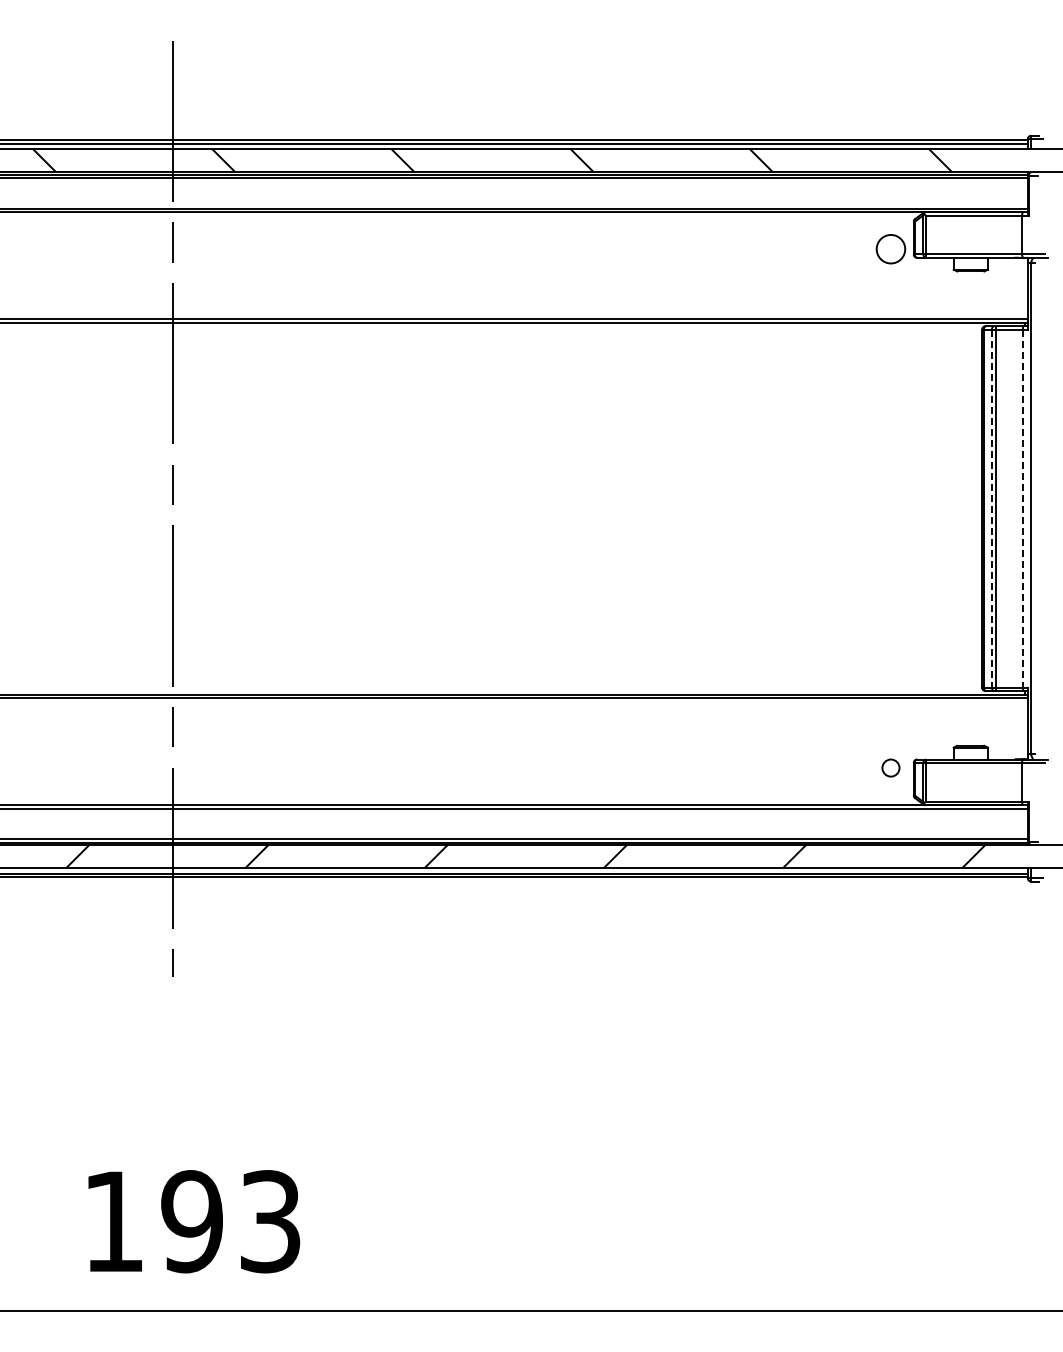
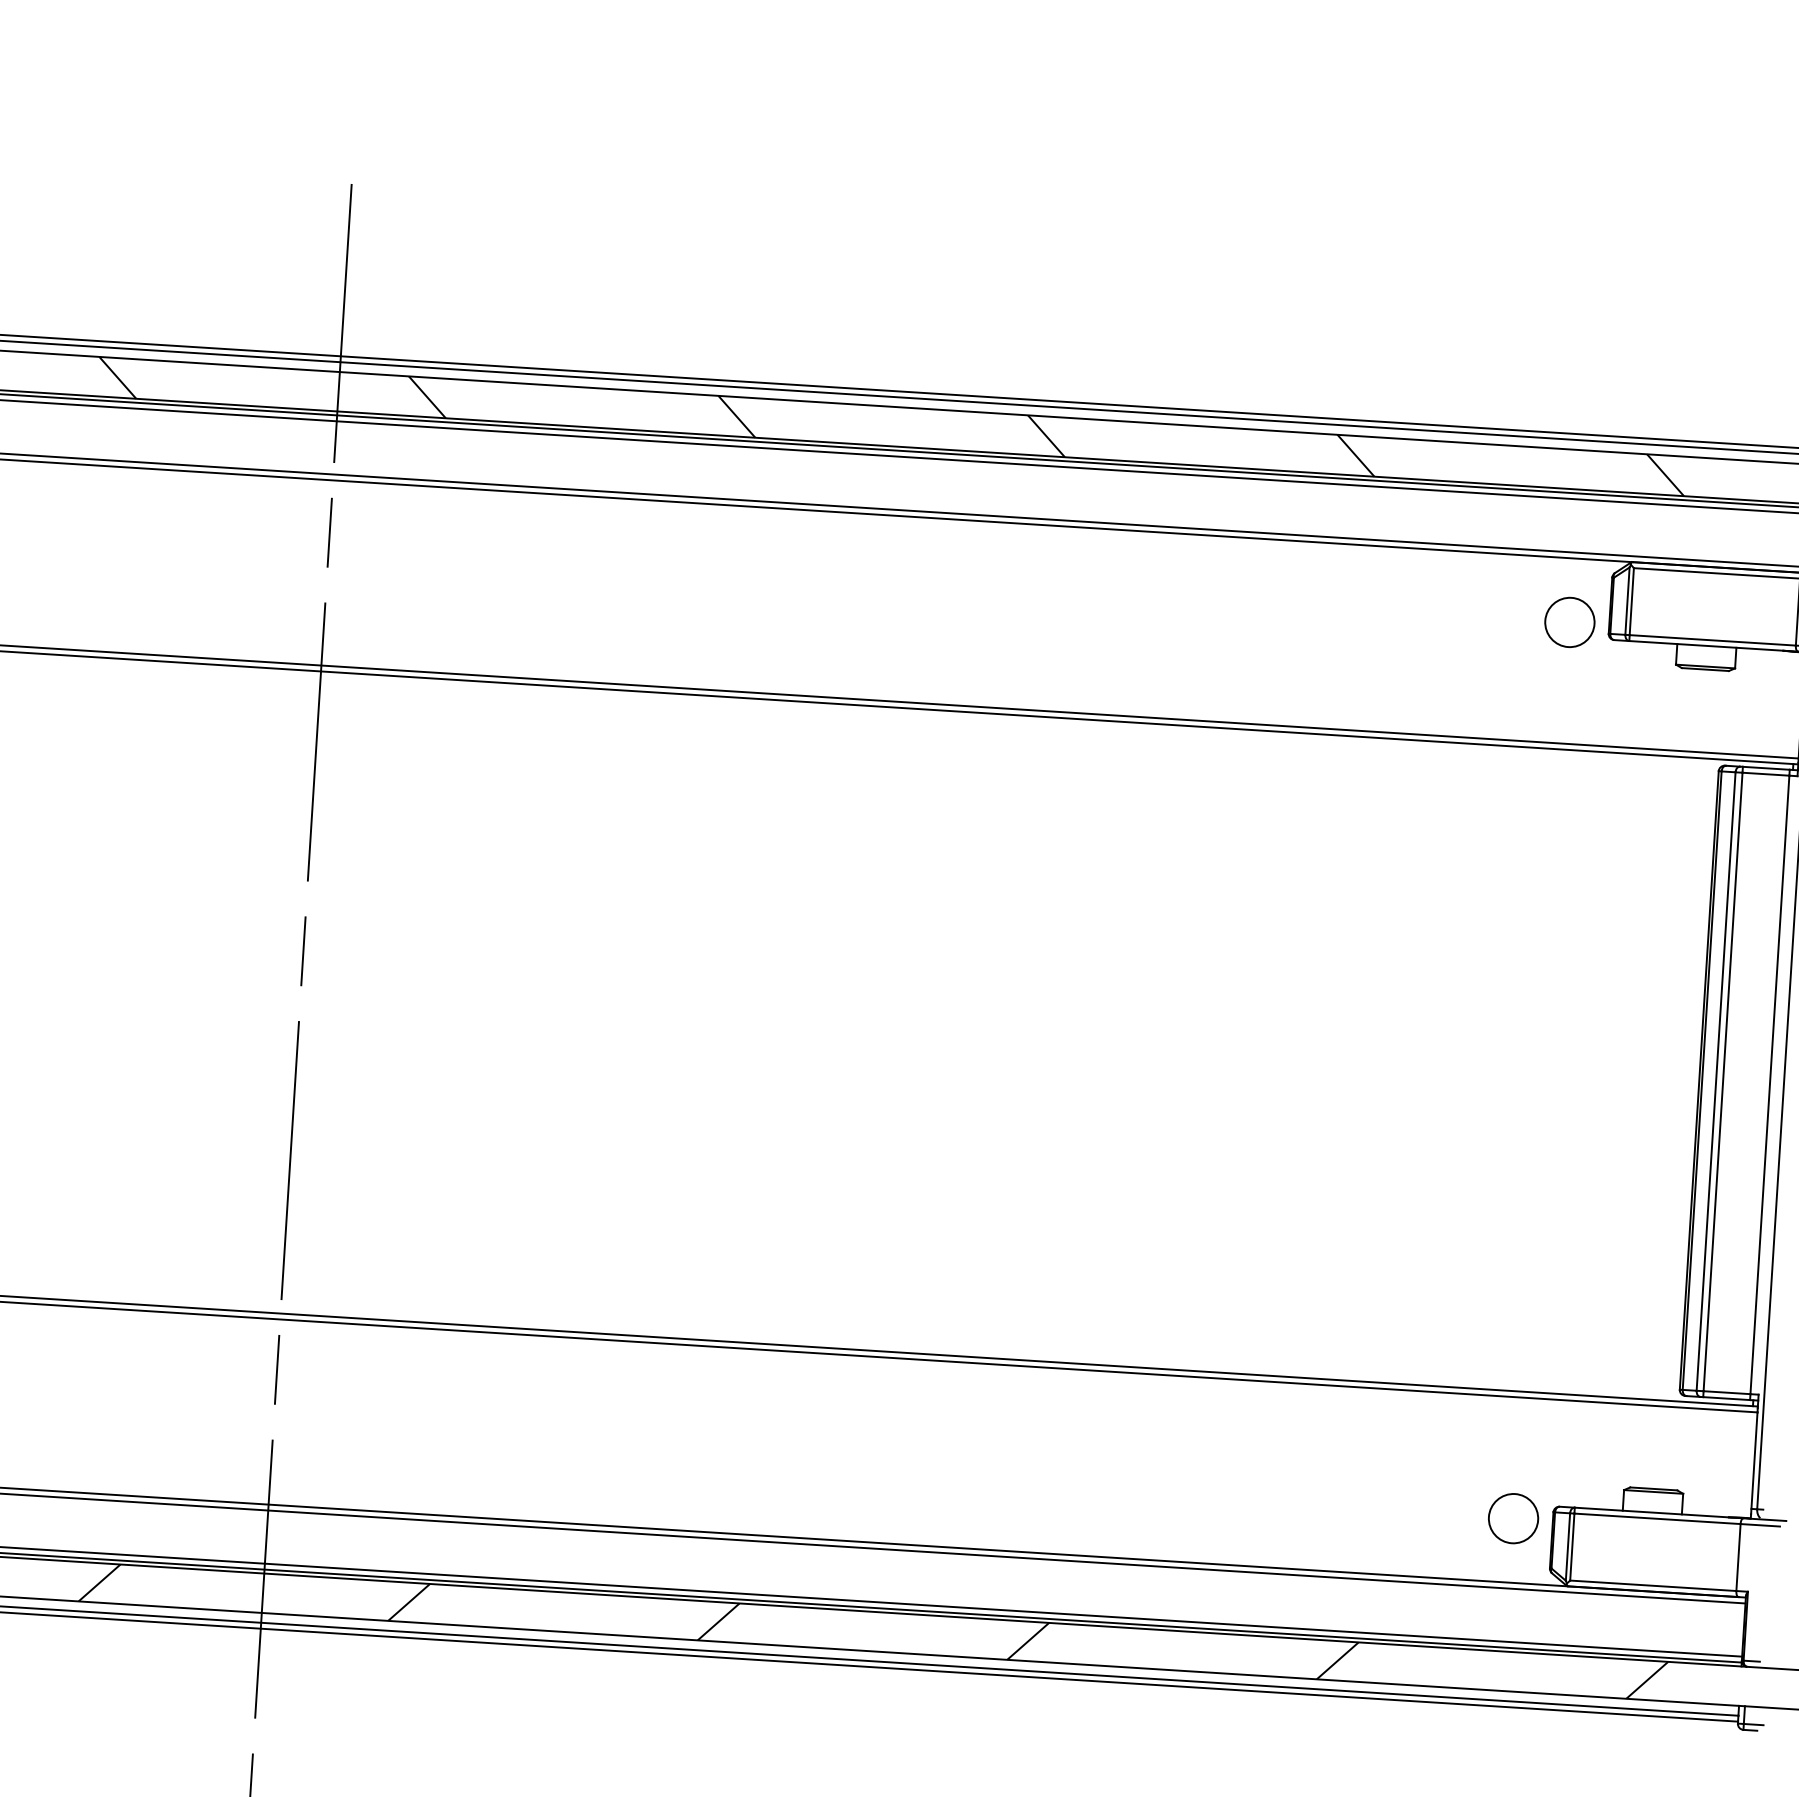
line: (991, 509) -> (1715, 1082), dashed -> solid
line: (1023, 509) -> (1770, 1086), dashed -> solid
circle: (890, 767) -> (1512, 1517), size x1.67

